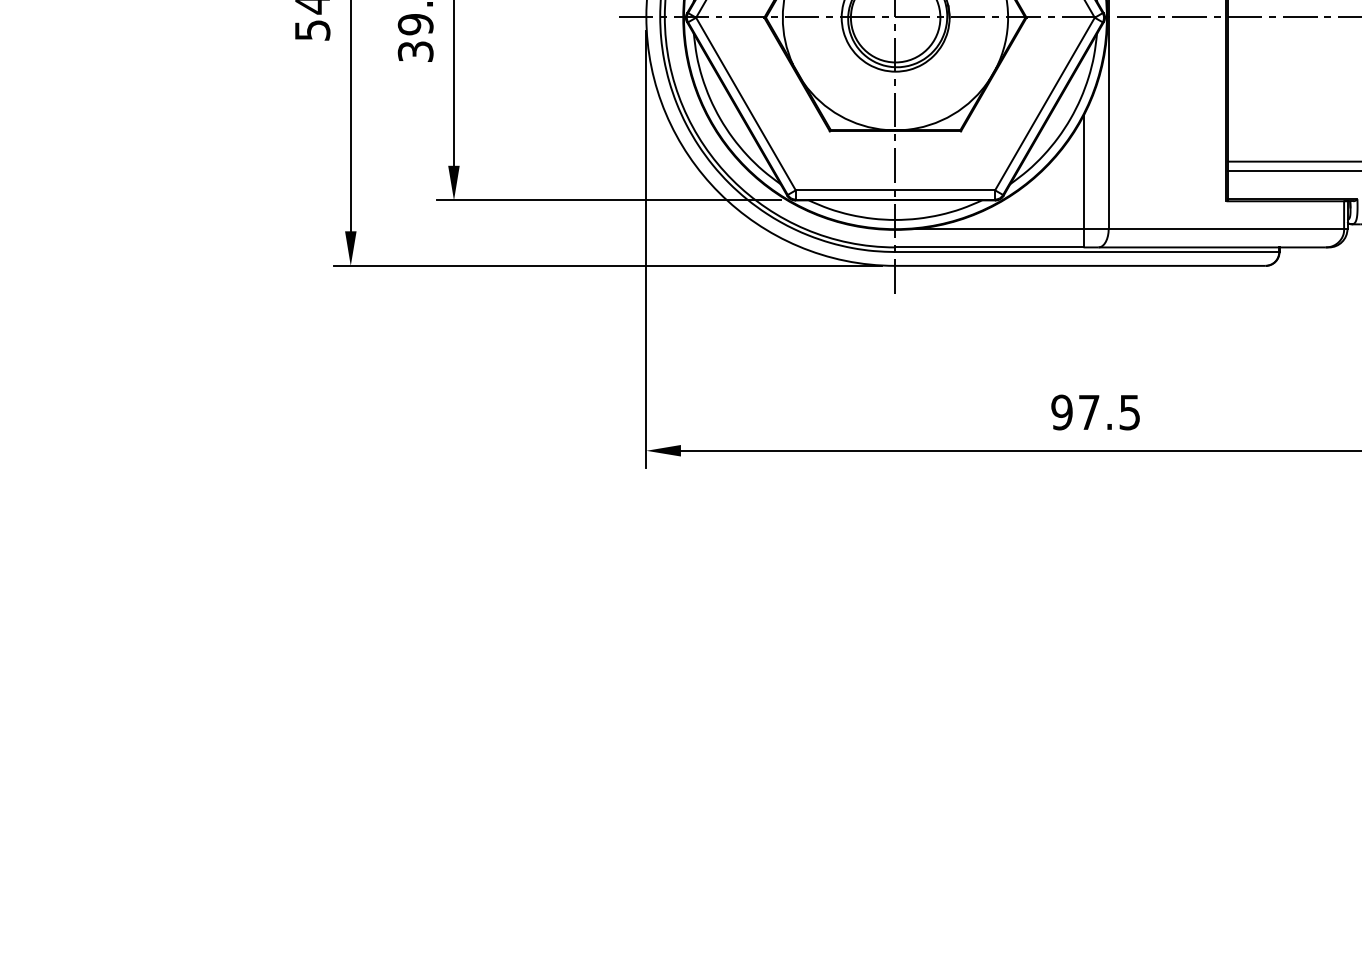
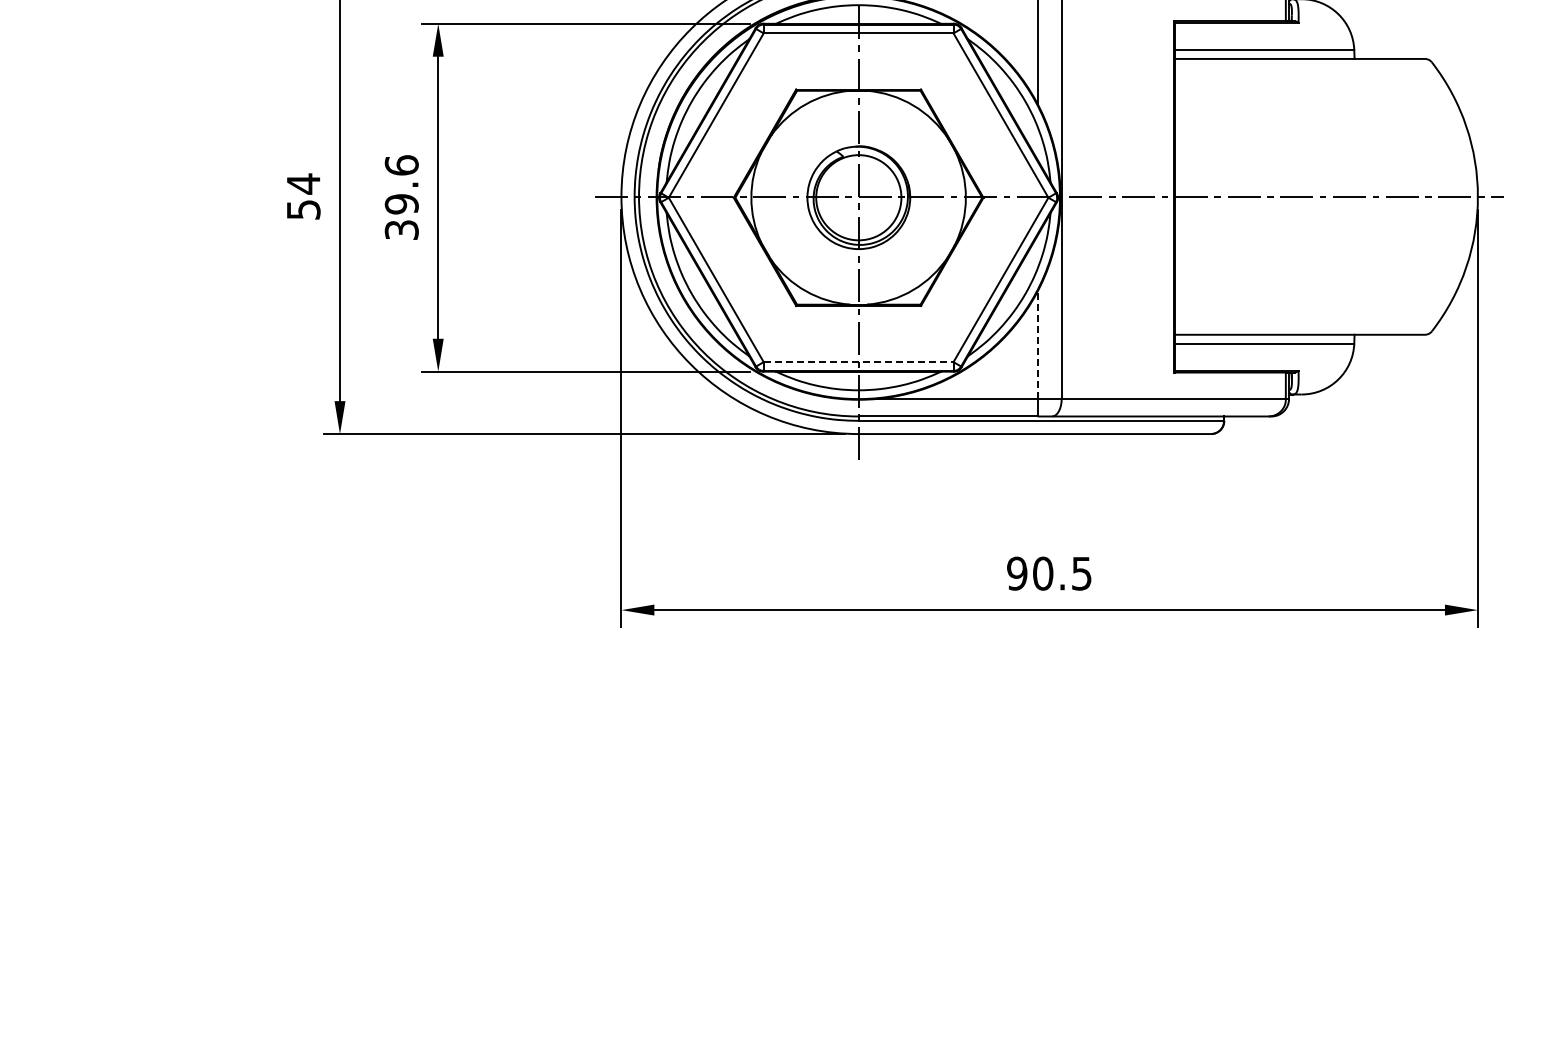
line: (1083, 172) -> (1037, 345), solid -> dashed
line: (895, 190) -> (858, 362), solid -> dashed
text: (1089, 412) -> (1043, 573), 97.5 -> 90.5

